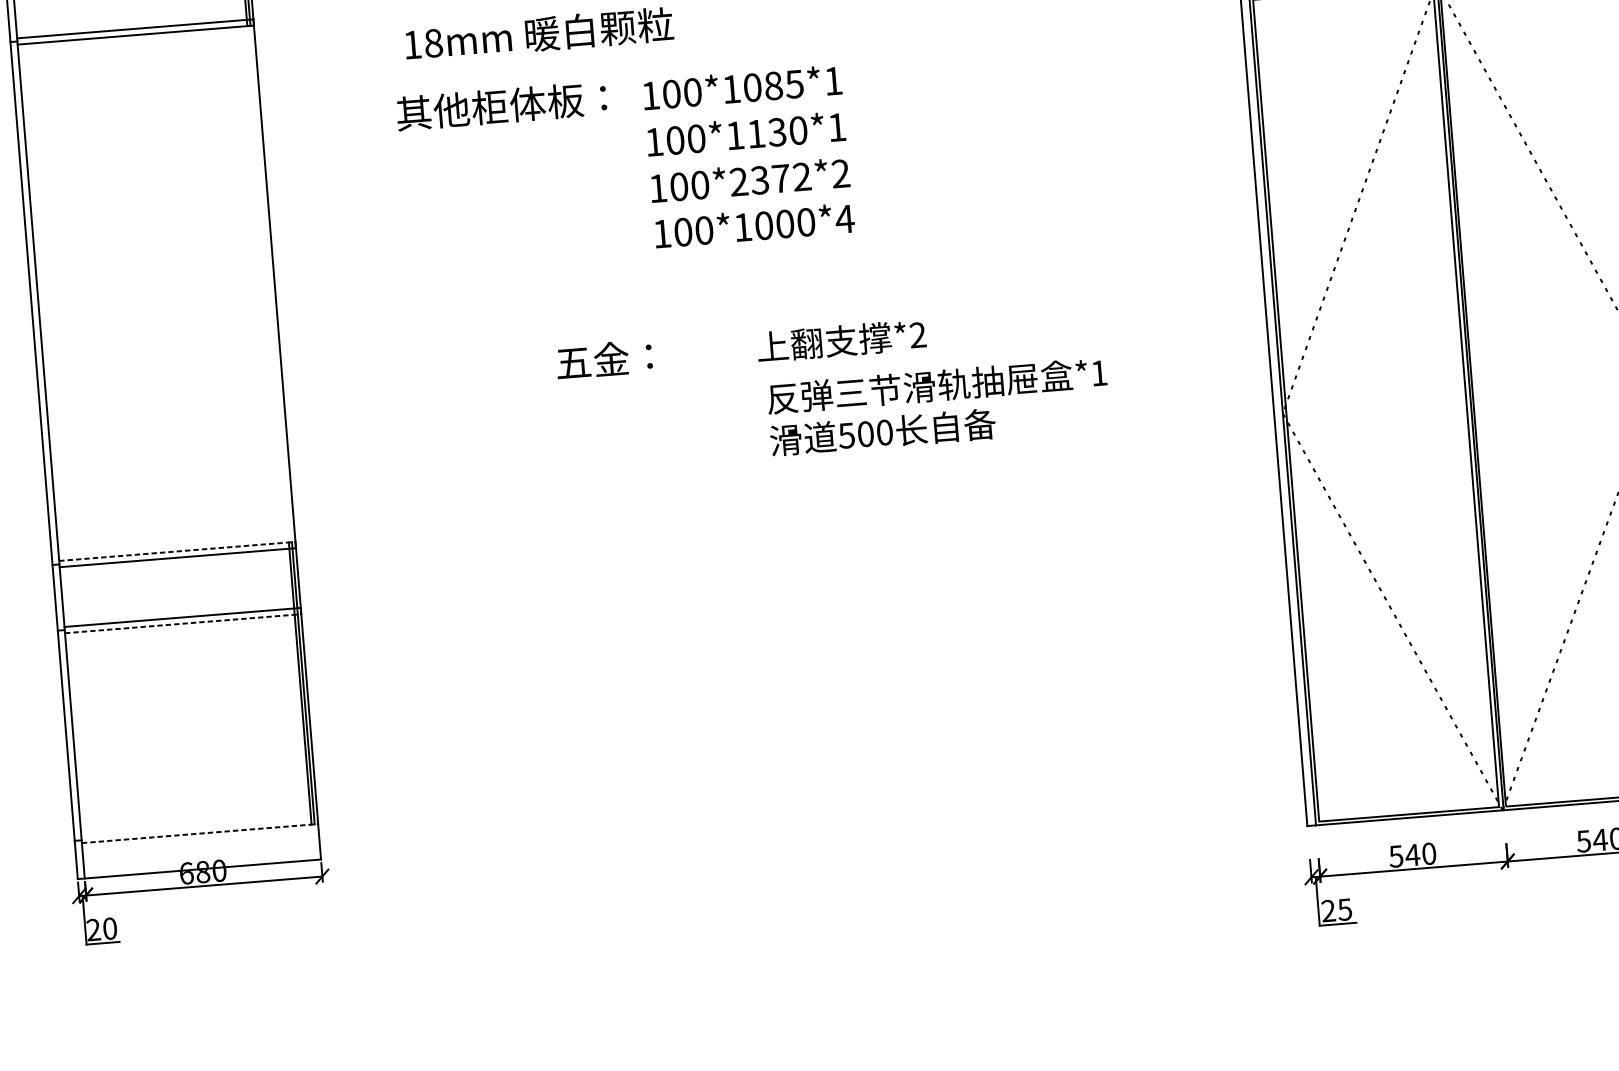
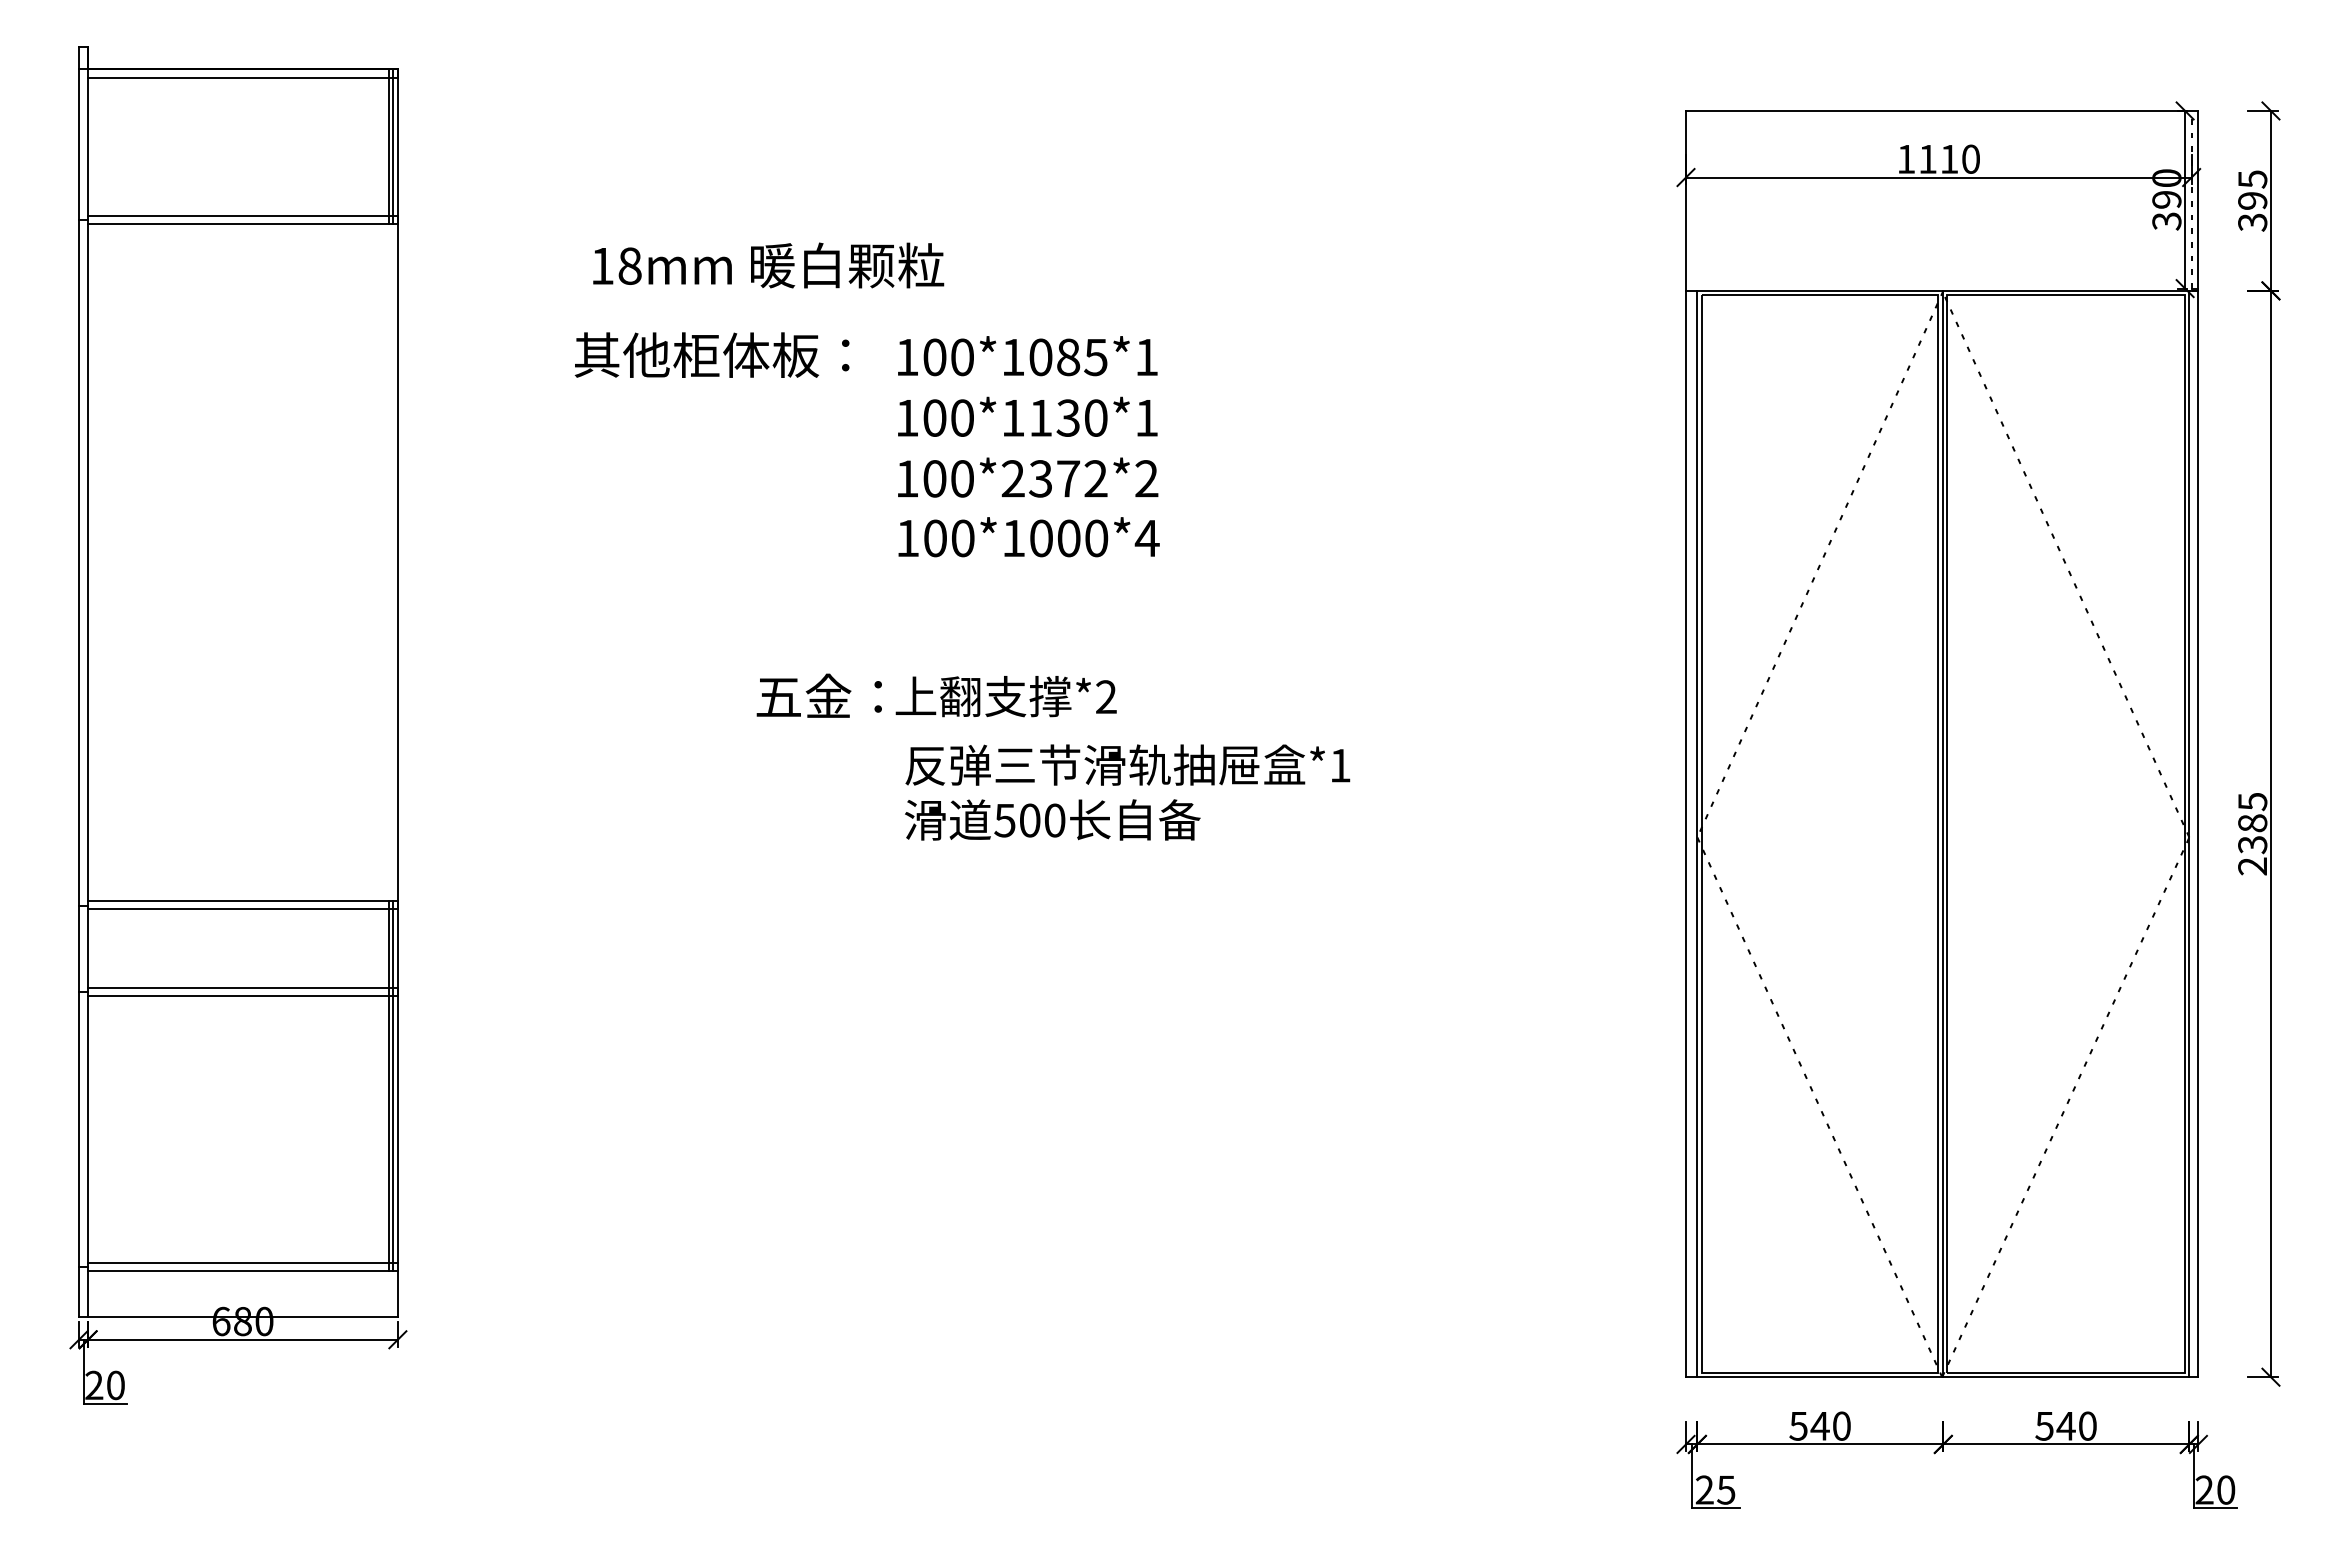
text: (841, 340) -> (1005, 696), moved
text: (938, 406) -> (1127, 792), moved
line: (177, 551) -> (243, 901), dashed -> solid
line: (183, 623) -> (243, 995), dashed -> solid
line: (199, 827) -> (242, 1262), added
line: (200, 833) -> (243, 1270), dashed -> solid

